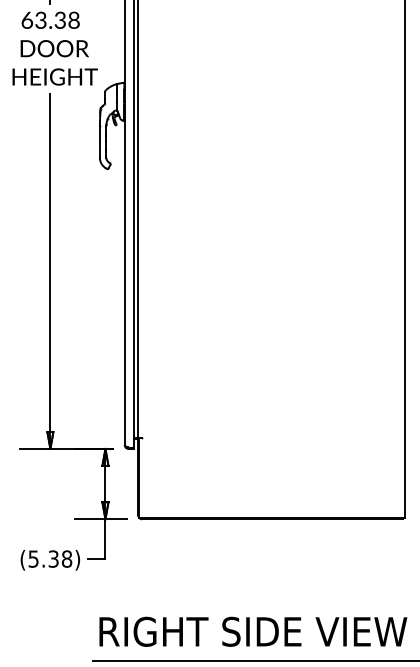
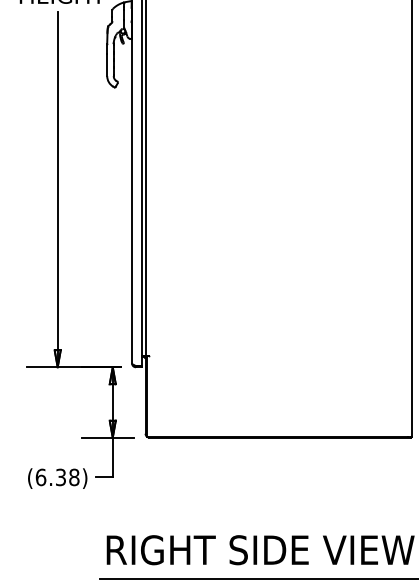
text: (33, 558) -> (40, 476), (5.38) -> (6.38)

